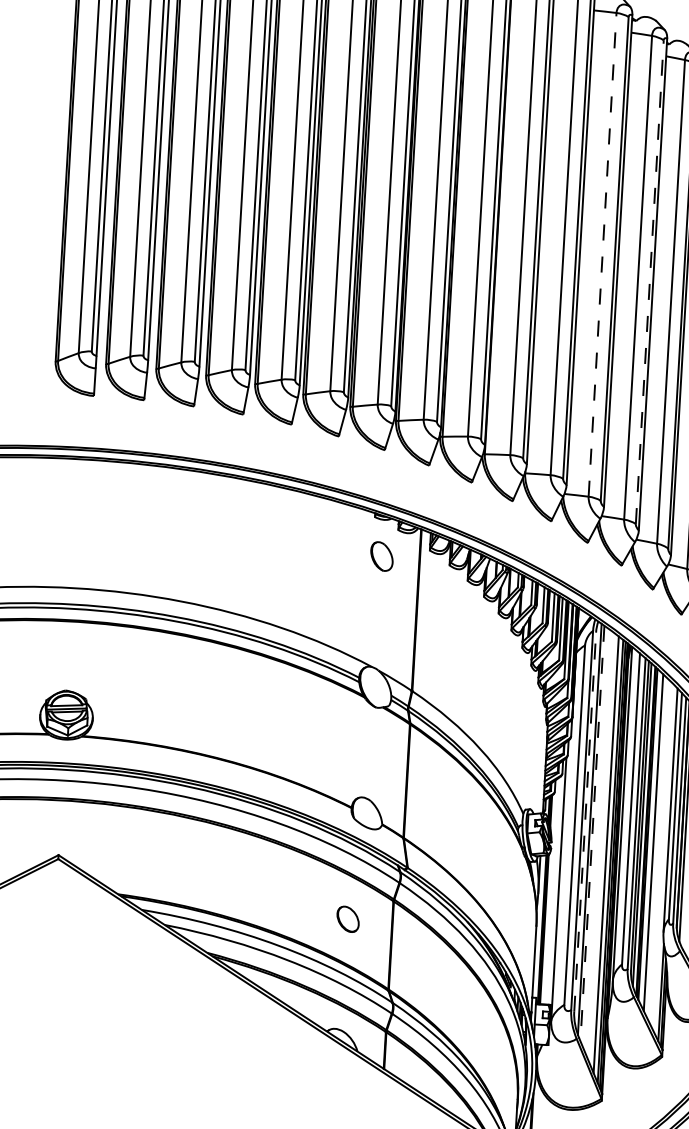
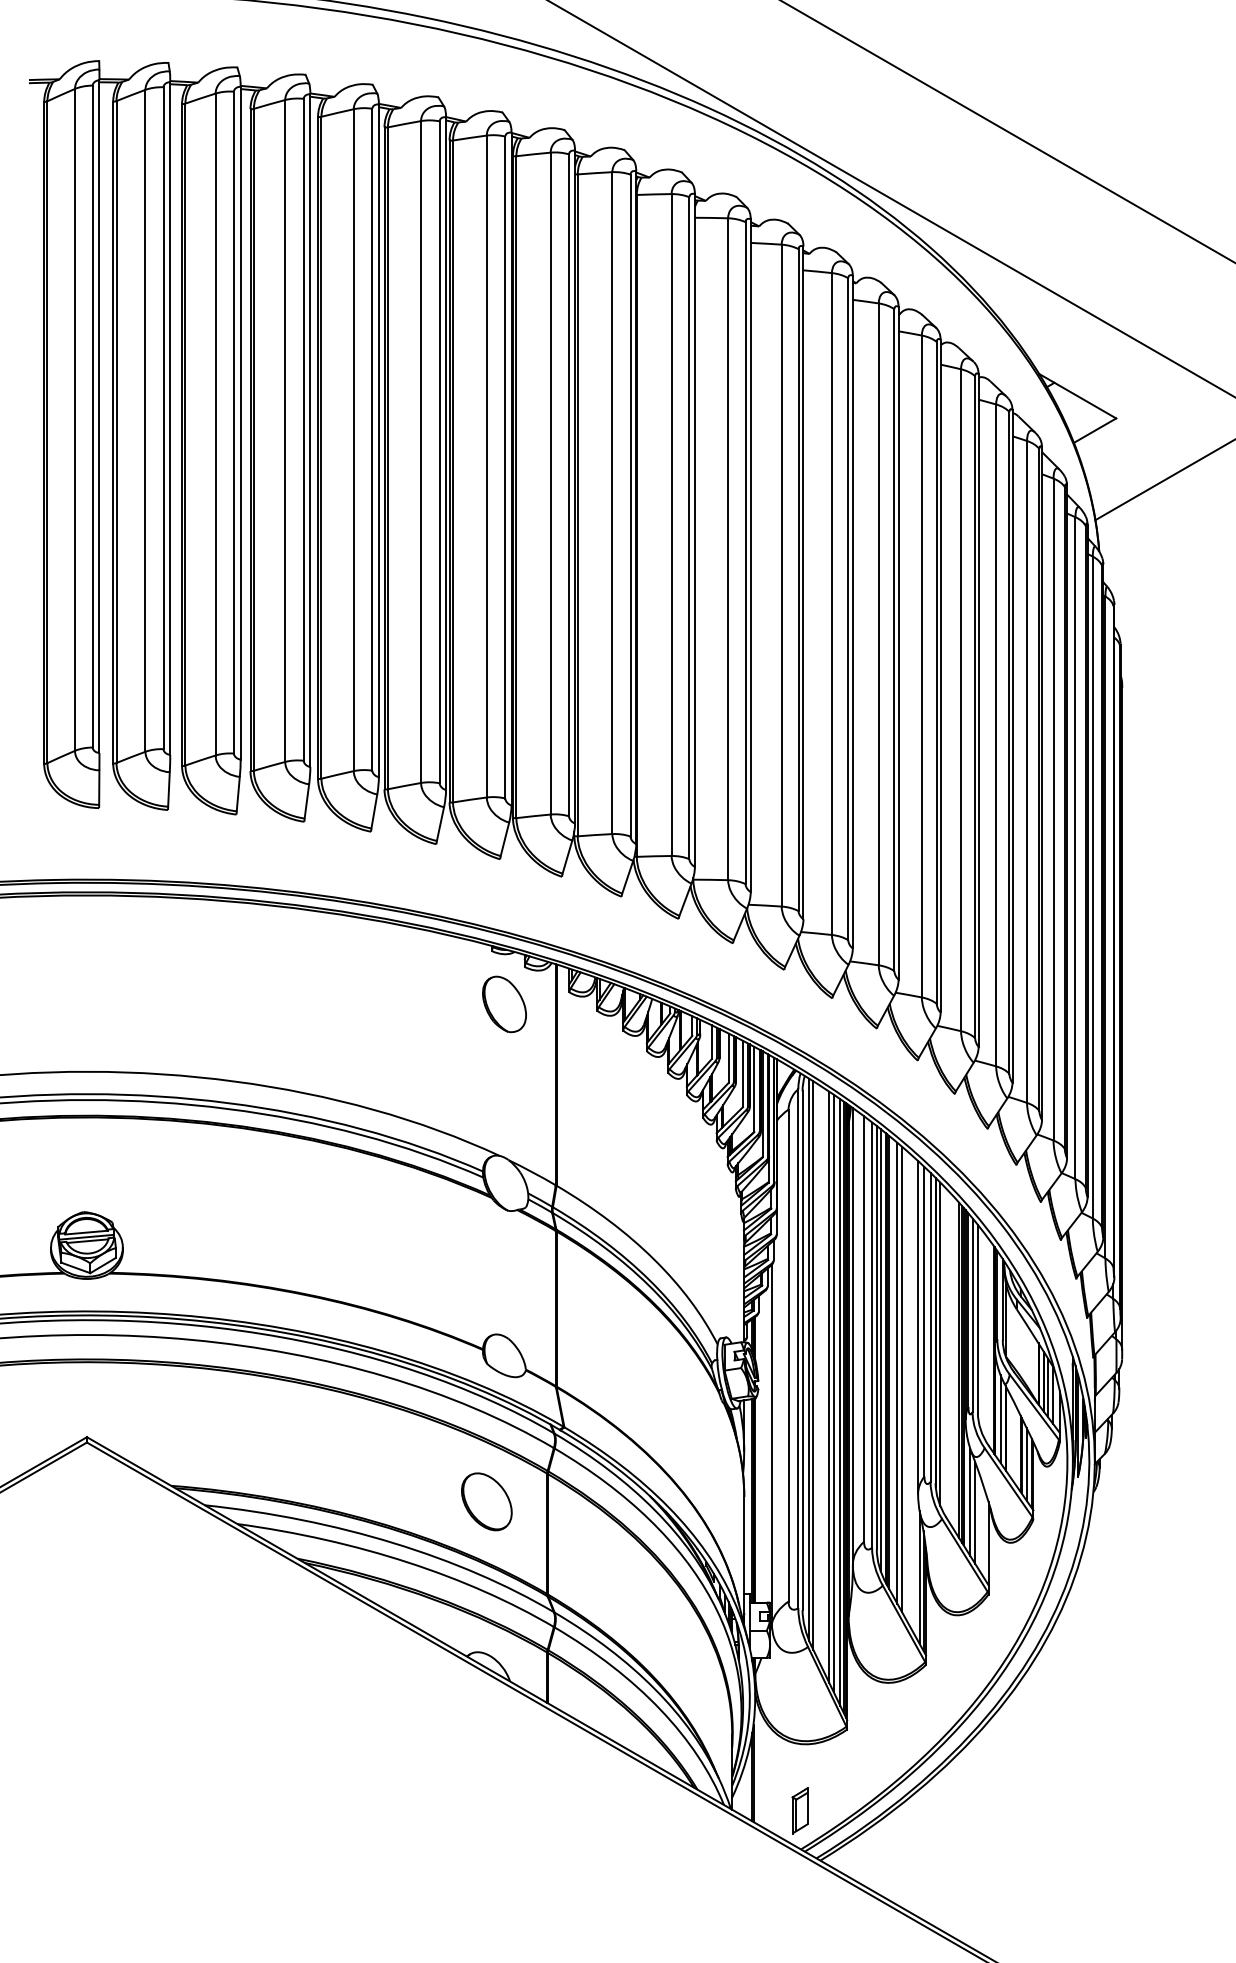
line: (602, 254) -> (781, 575), dashed -> solid
line: (649, 282) -> (848, 609), dashed -> solid
part: (381, 556) -> (504, 1004), size x1.43
line: (585, 822) -> (802, 1350), dashed -> solid
line: (592, 834) -> (813, 1366), dashed -> solid
line: (656, 846) -> (901, 1378), added
line: (603, 849) -> (829, 1386), added
part: (347, 919) -> (486, 1501), size x1.67

